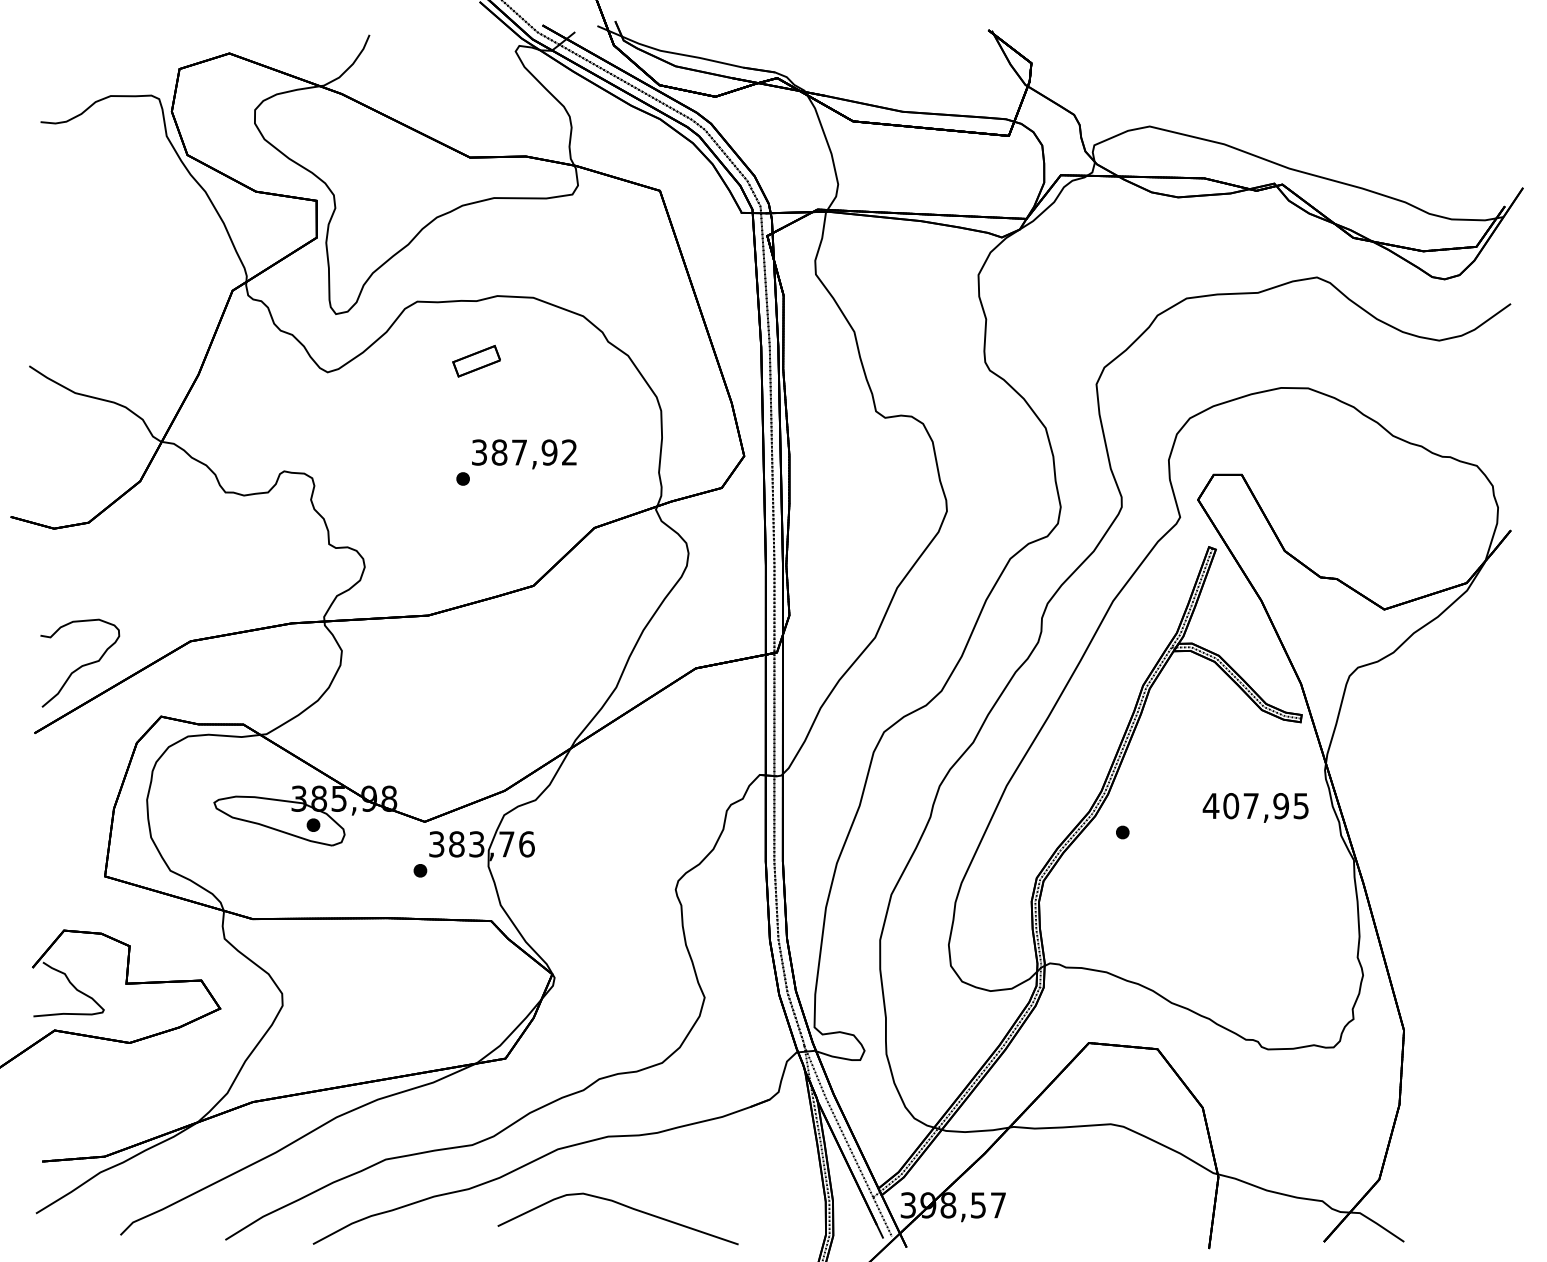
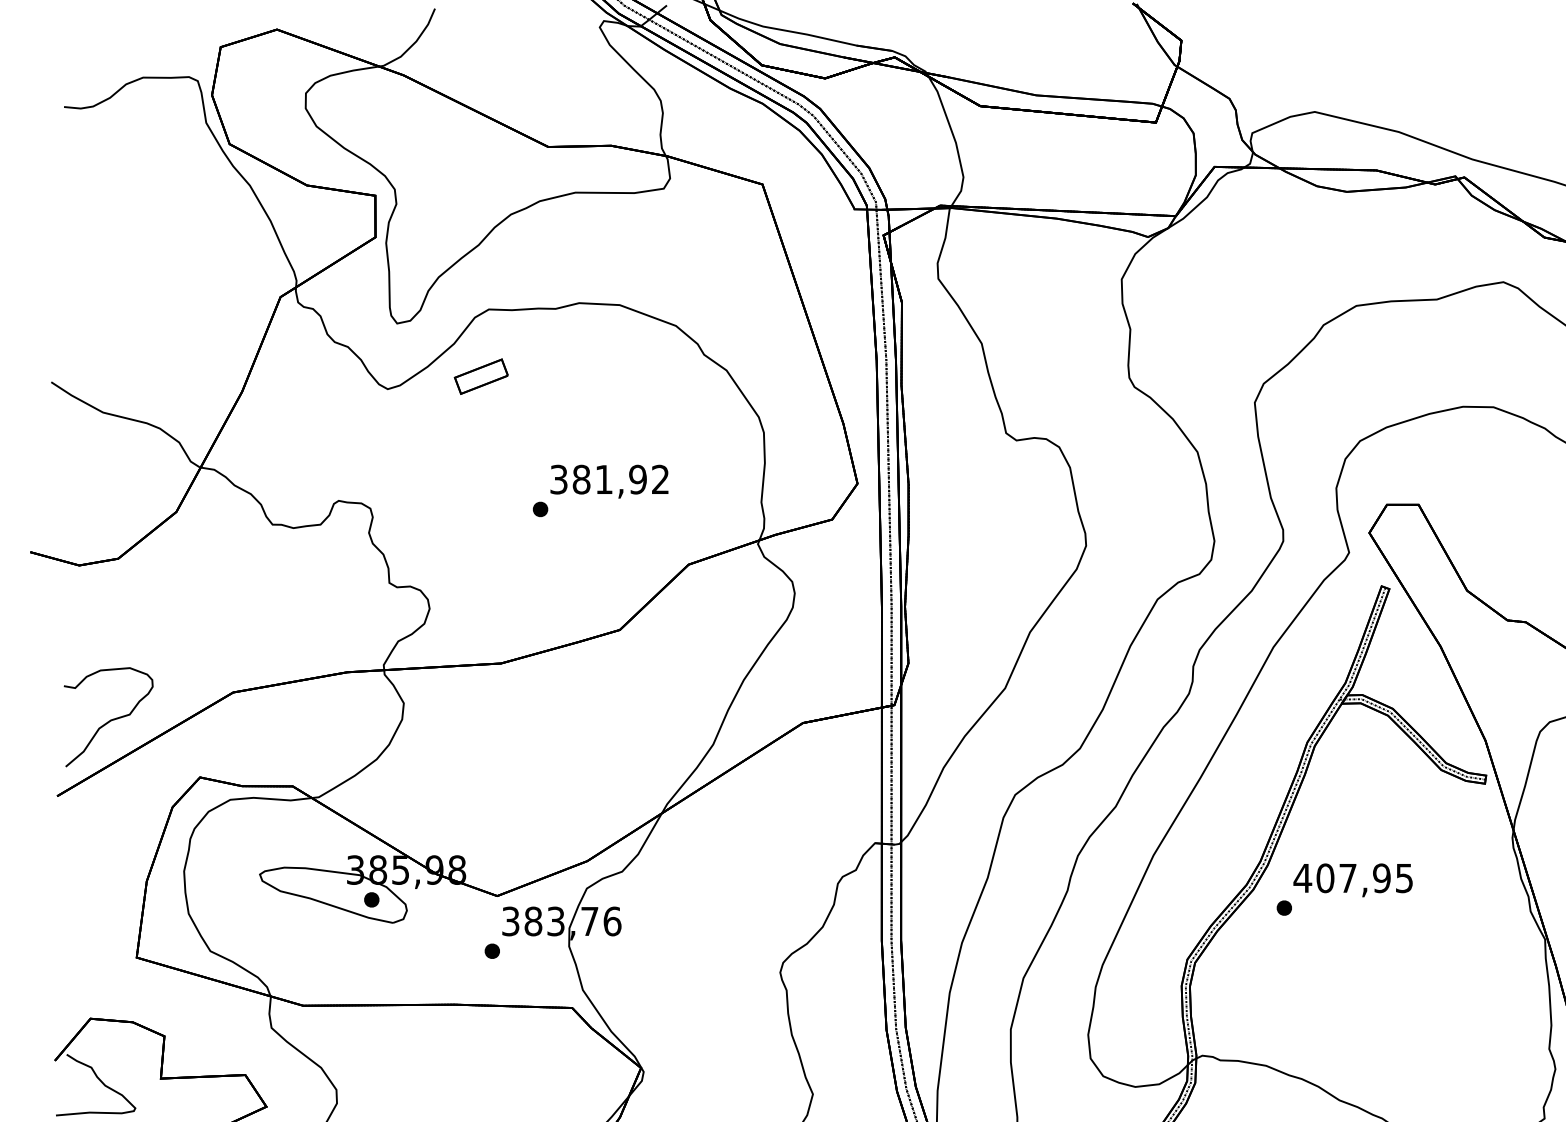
part: (476, 361) -> (481, 376), moved
text: (519, 452) -> (604, 479), 387,92 -> 381,92
text: (1255, 807) -> (1352, 879), moved

